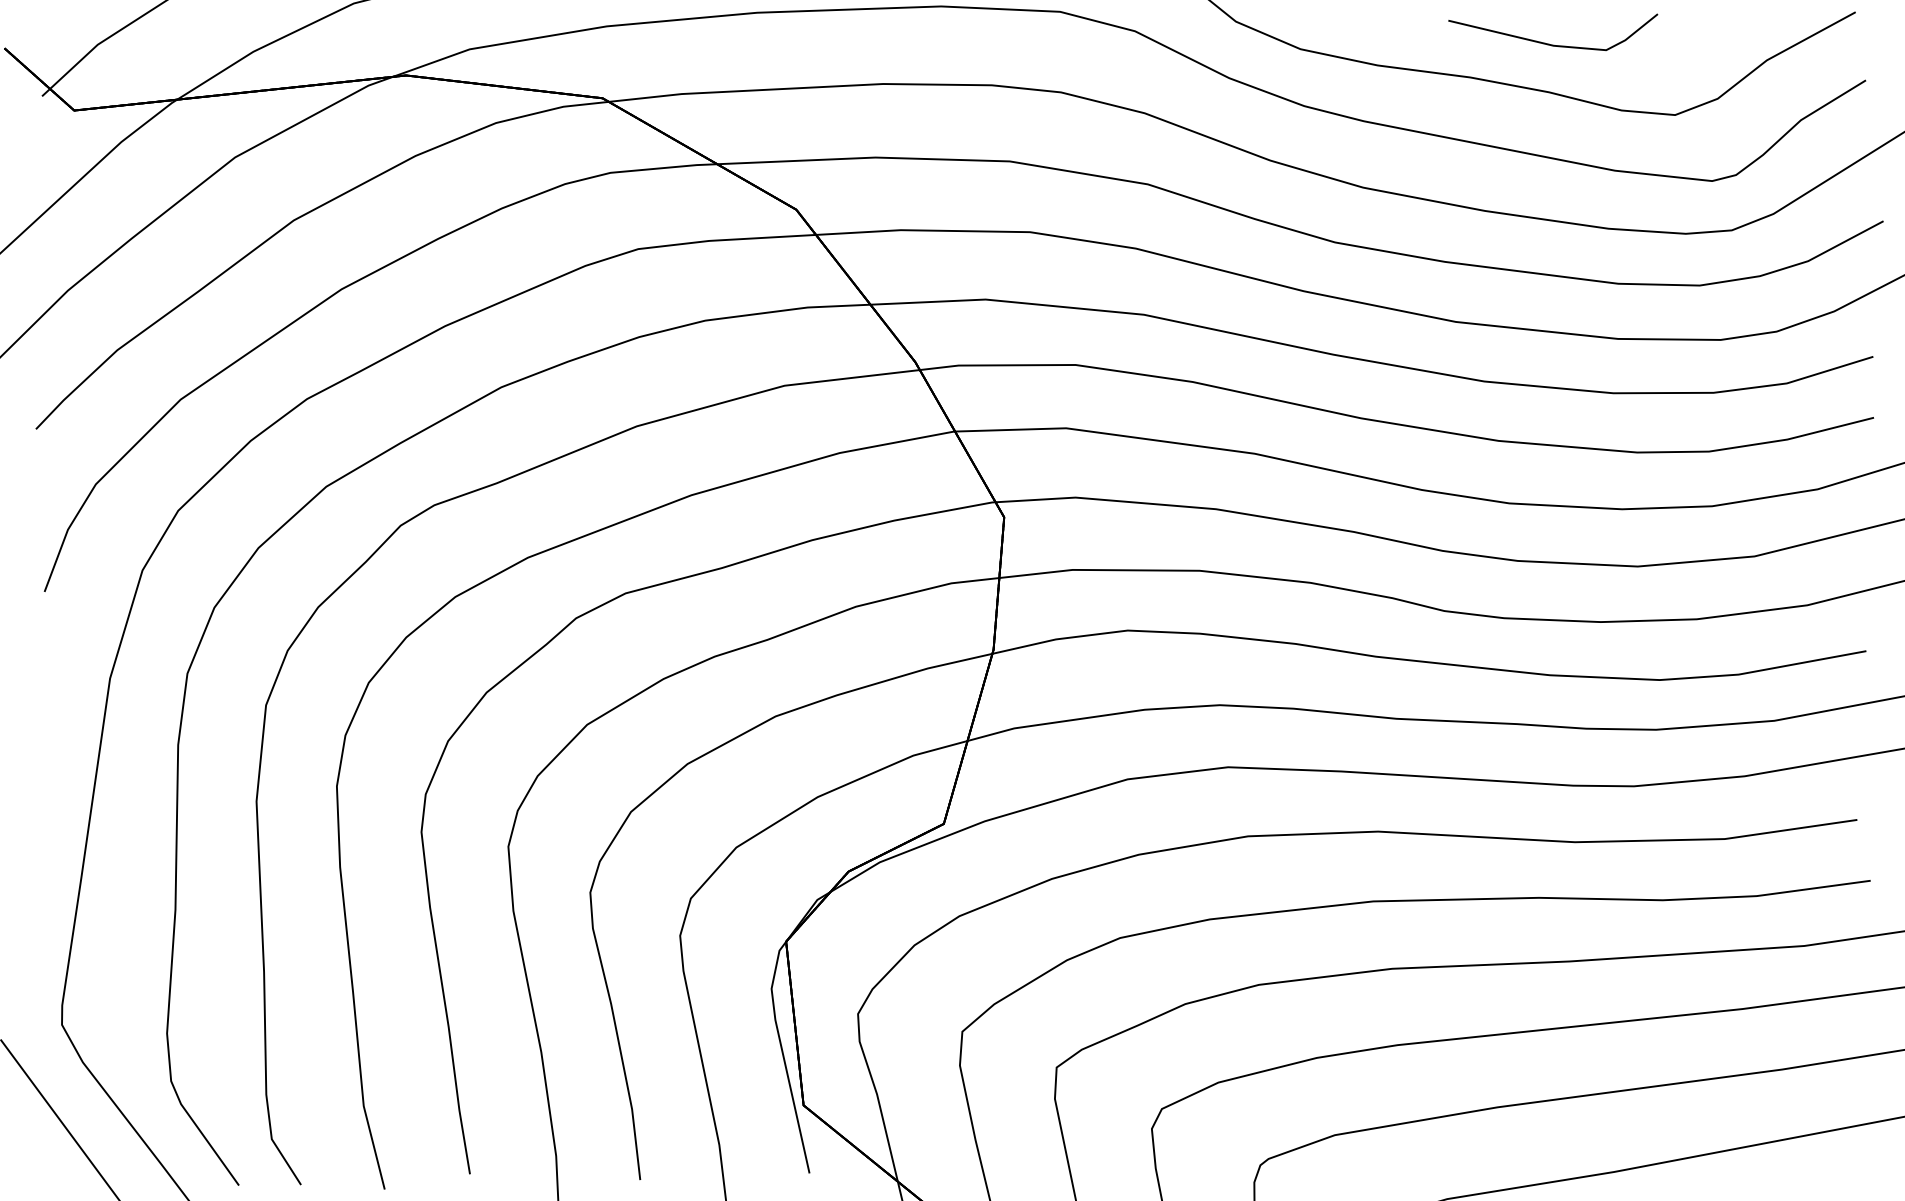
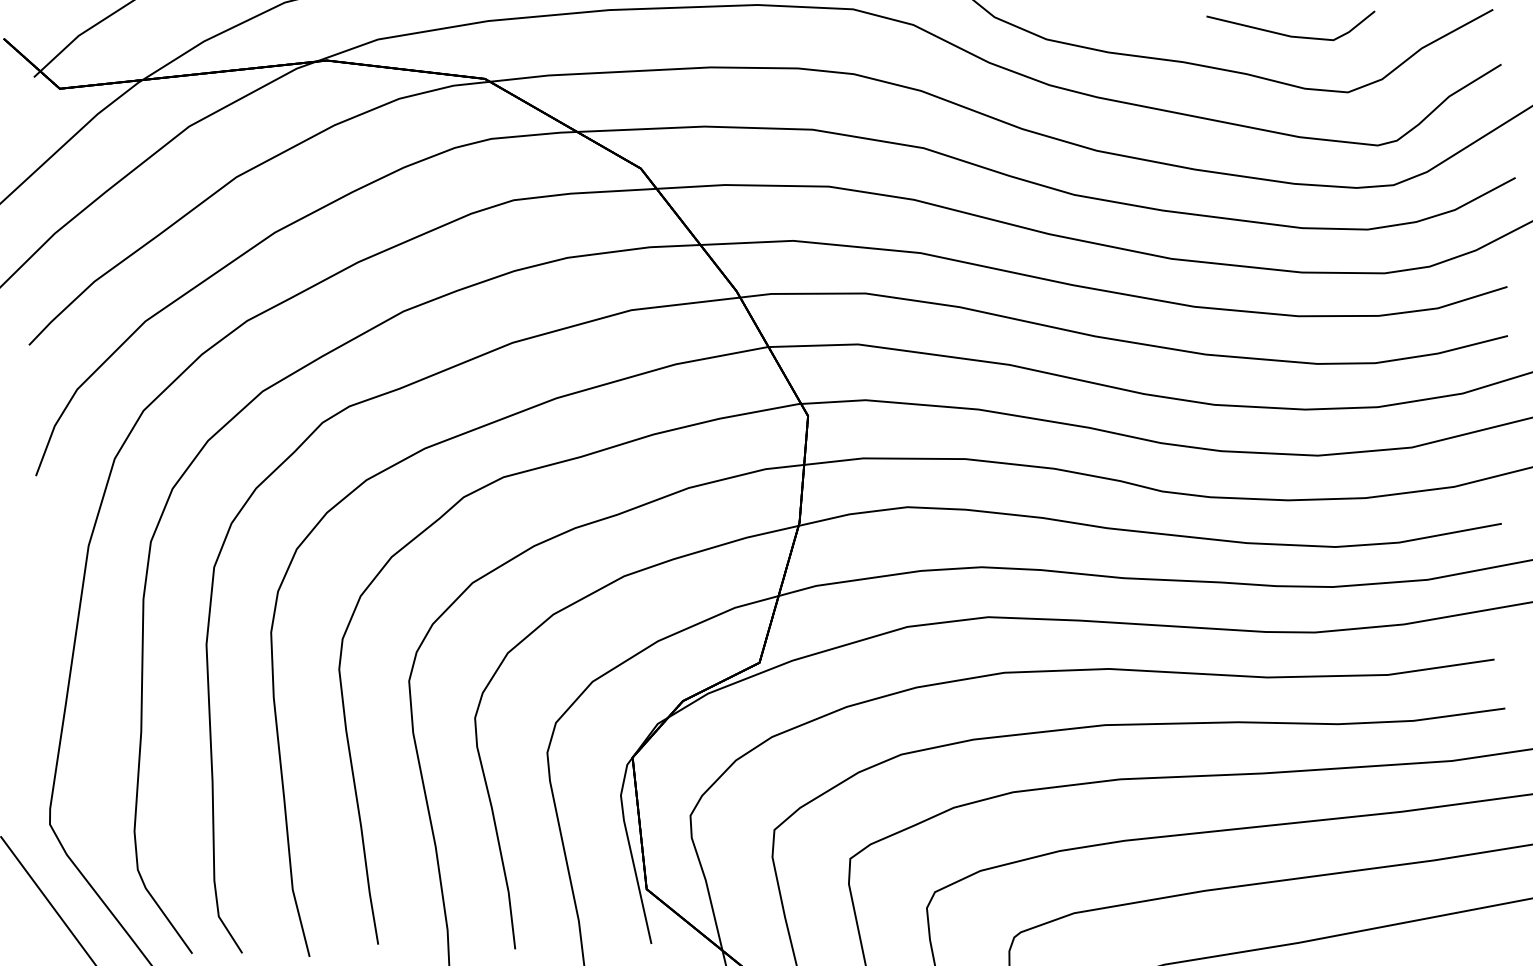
line: (1549, 43) -> (1287, 34), moved

